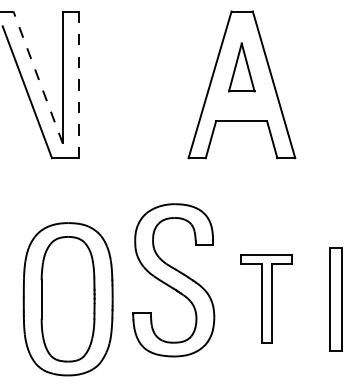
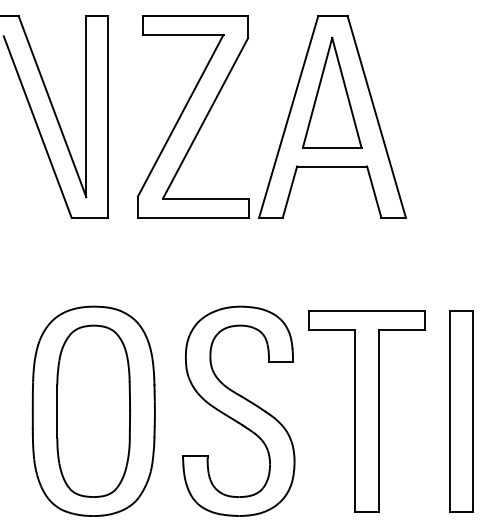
part: (241, 67) -> (332, 92), size x1.67
line: (38, 77) -> (52, 106), dashed -> solid
line: (78, 84) -> (108, 116), dashed -> solid
part: (140, 84) -> (192, 116), added
part: (173, 279) -> (238, 410), moved
part: (266, 299) -> (366, 411), size x1.67
part: (335, 299) -> (461, 411), size x1.43

